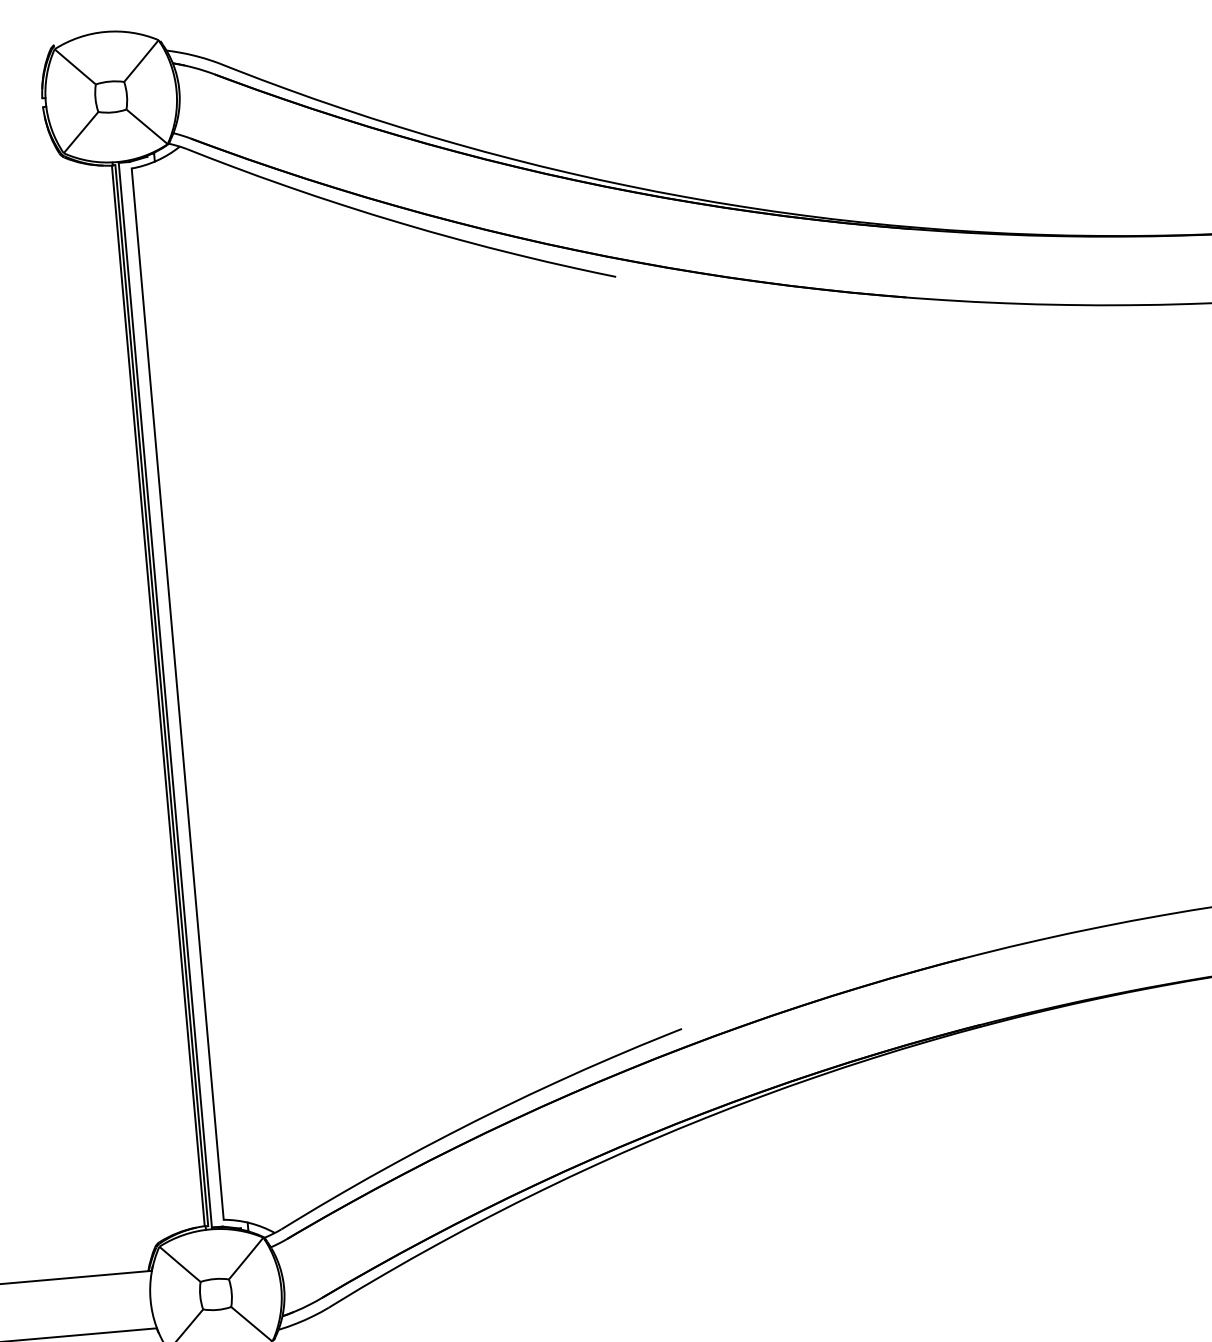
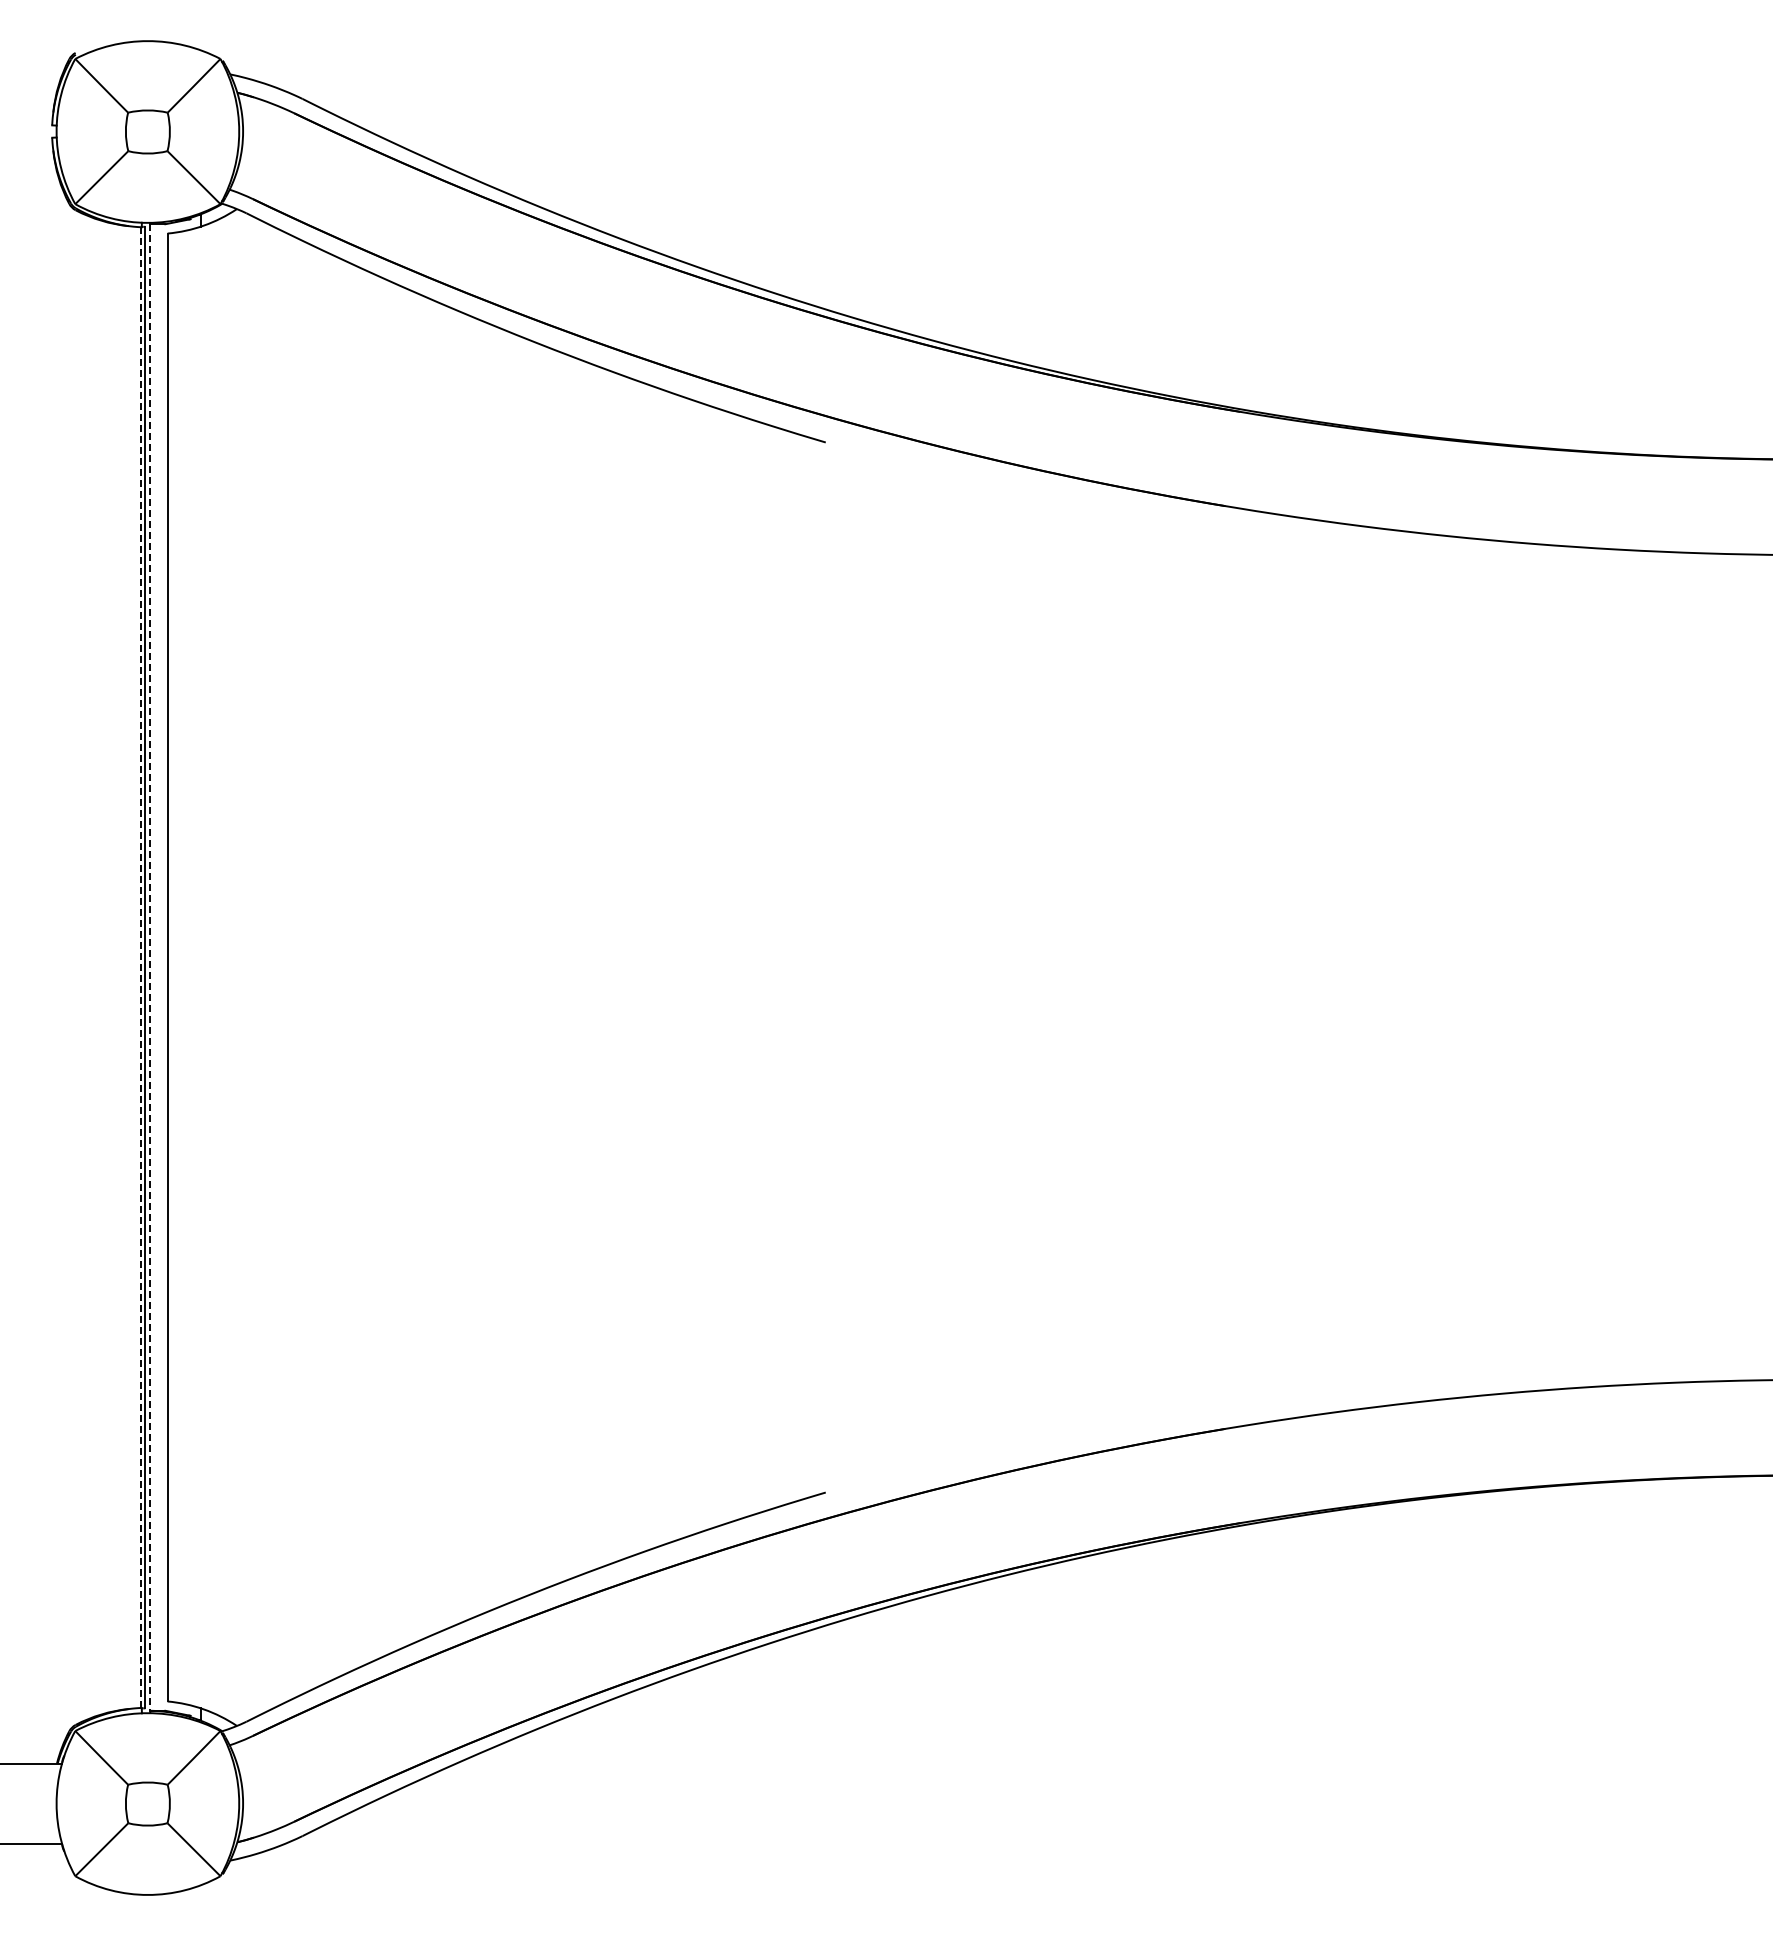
line: (158, 695) -> (140, 967), solid -> dashed
line: (165, 695) -> (150, 968), solid -> dashed

